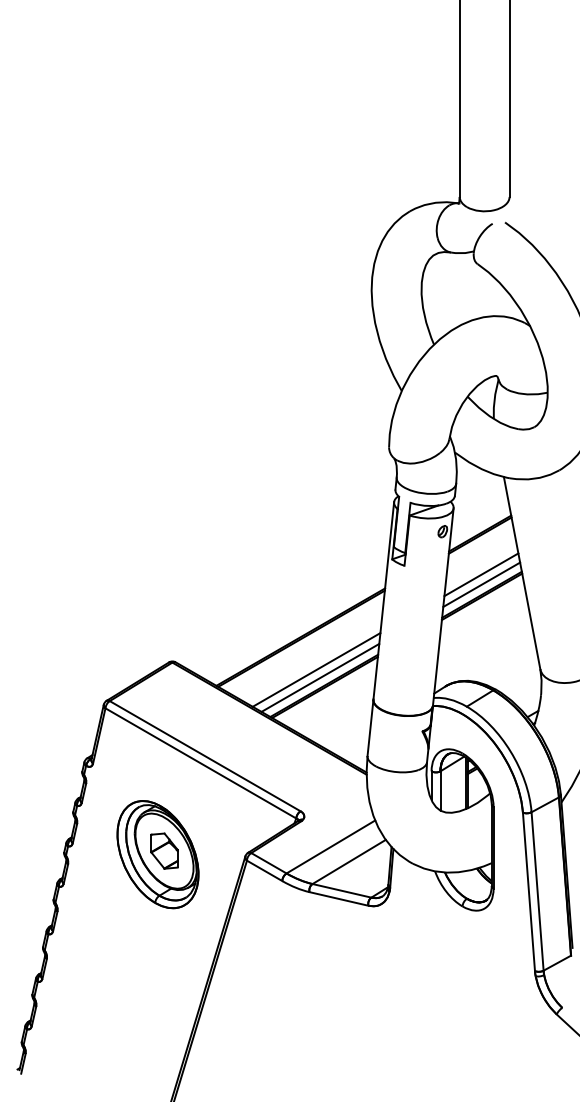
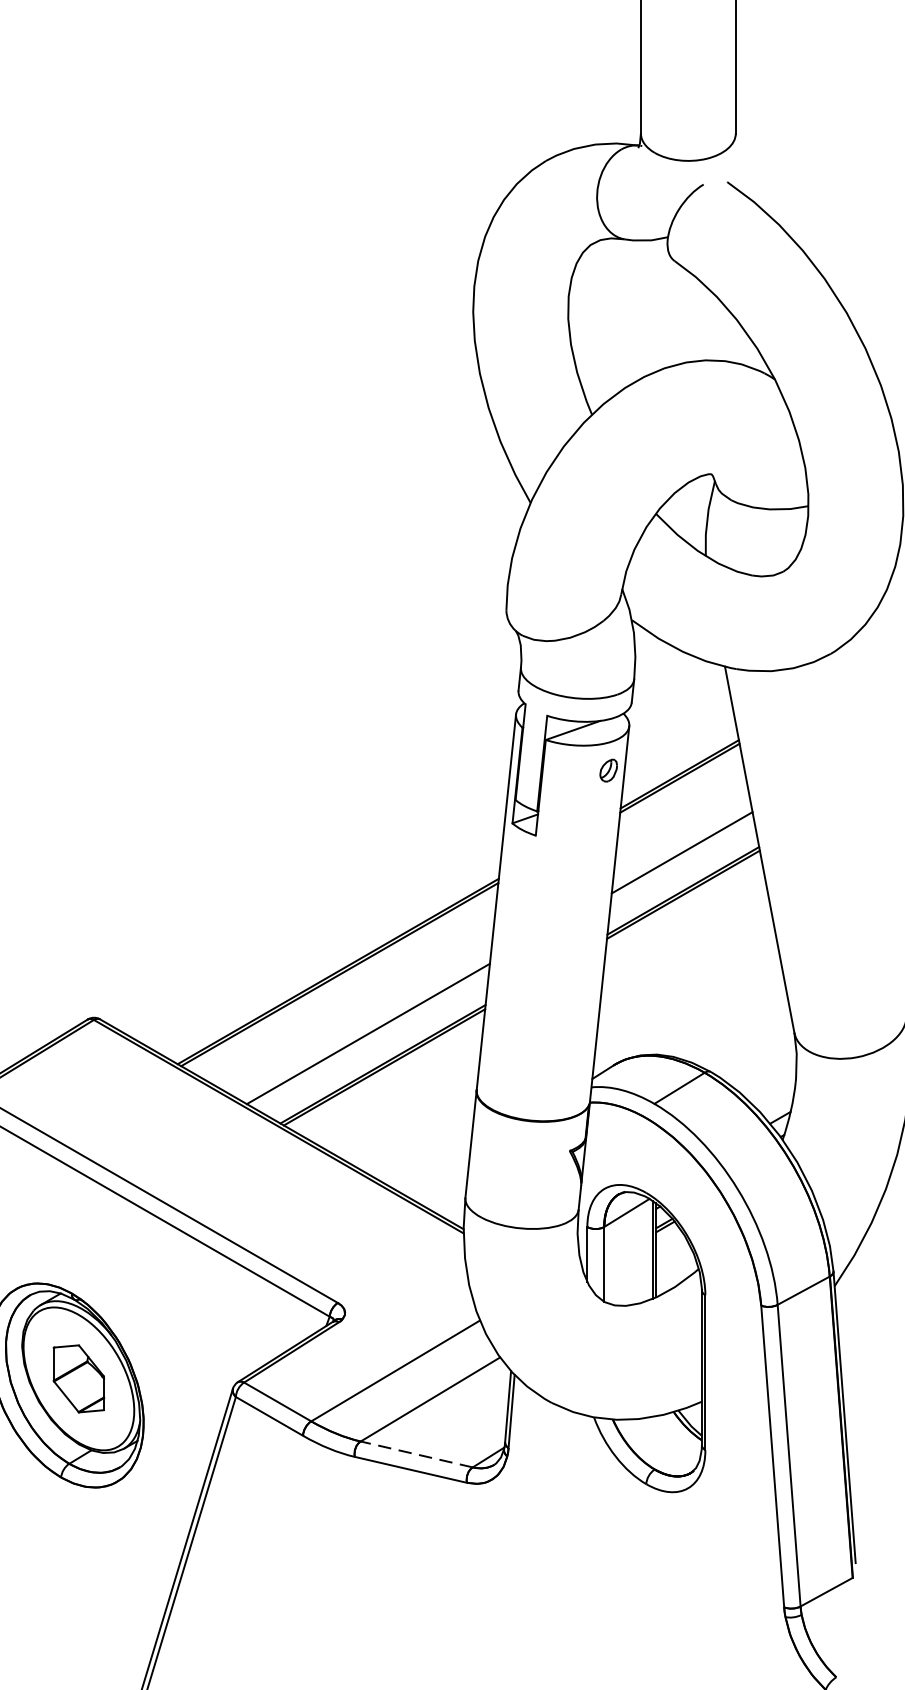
line: (481, 584) -> (682, 871), removed
line: (320, 677) -> (375, 1048), removed
line: (341, 890) -> (415, 1453), solid -> dashed

